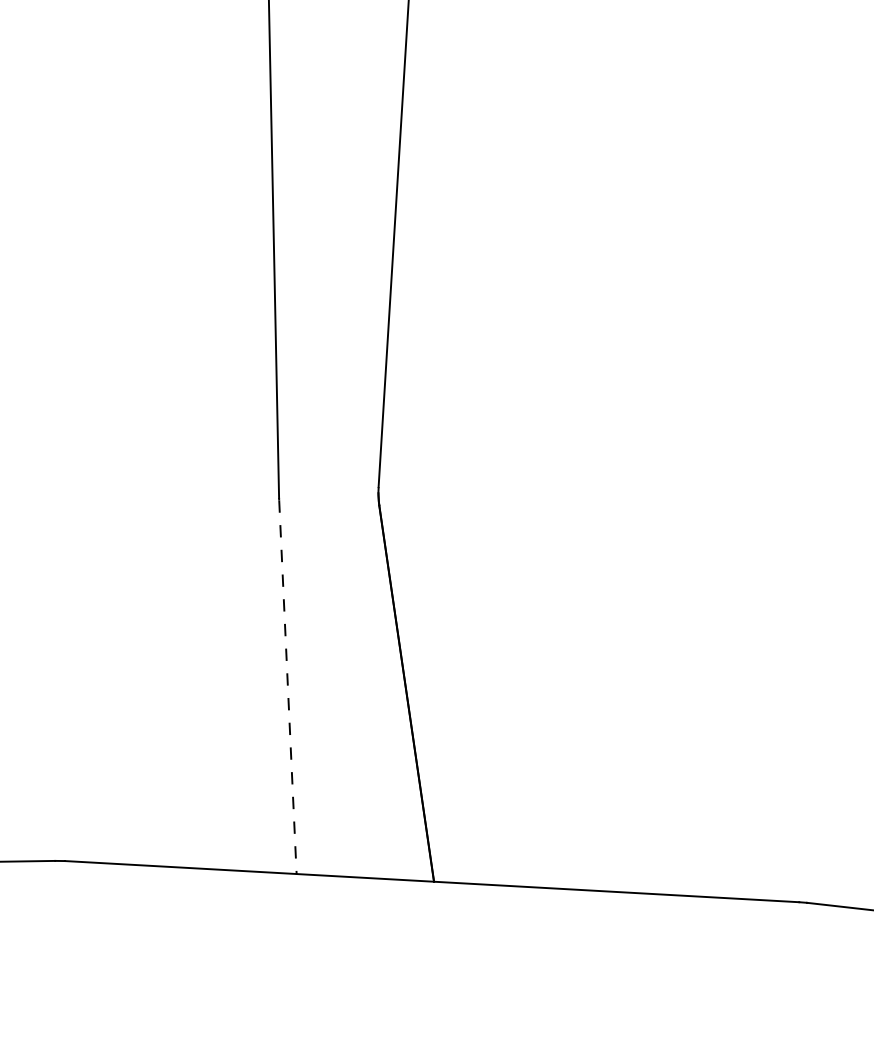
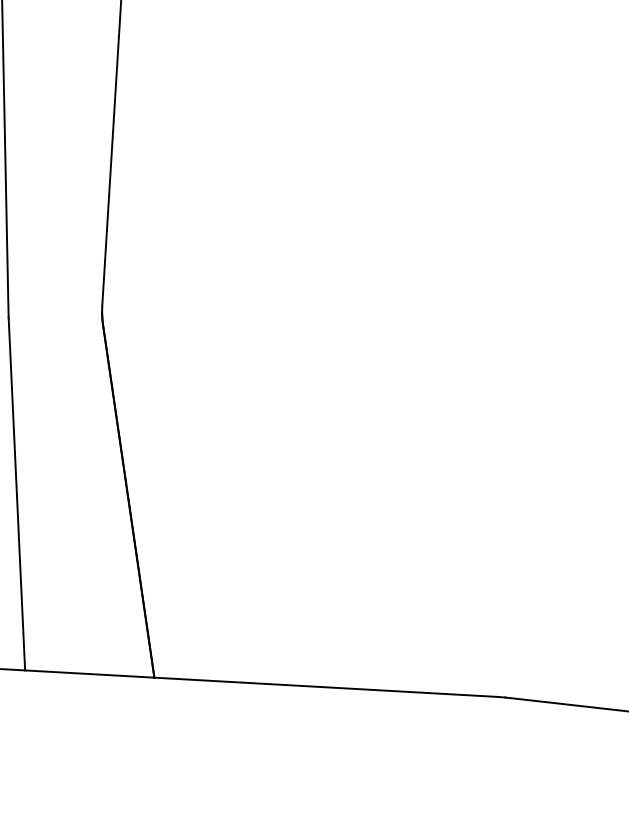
line: (287, 687) -> (16, 494), dashed -> solid

